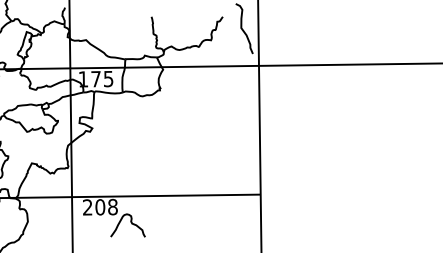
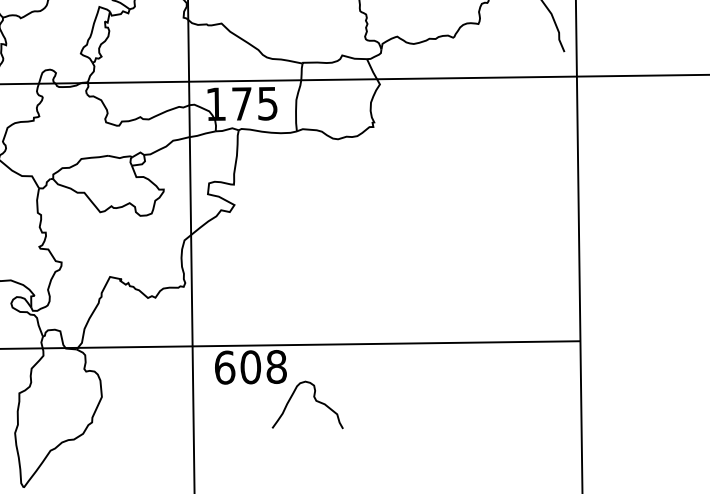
text: (87, 207) -> (224, 367), 208 -> 608

